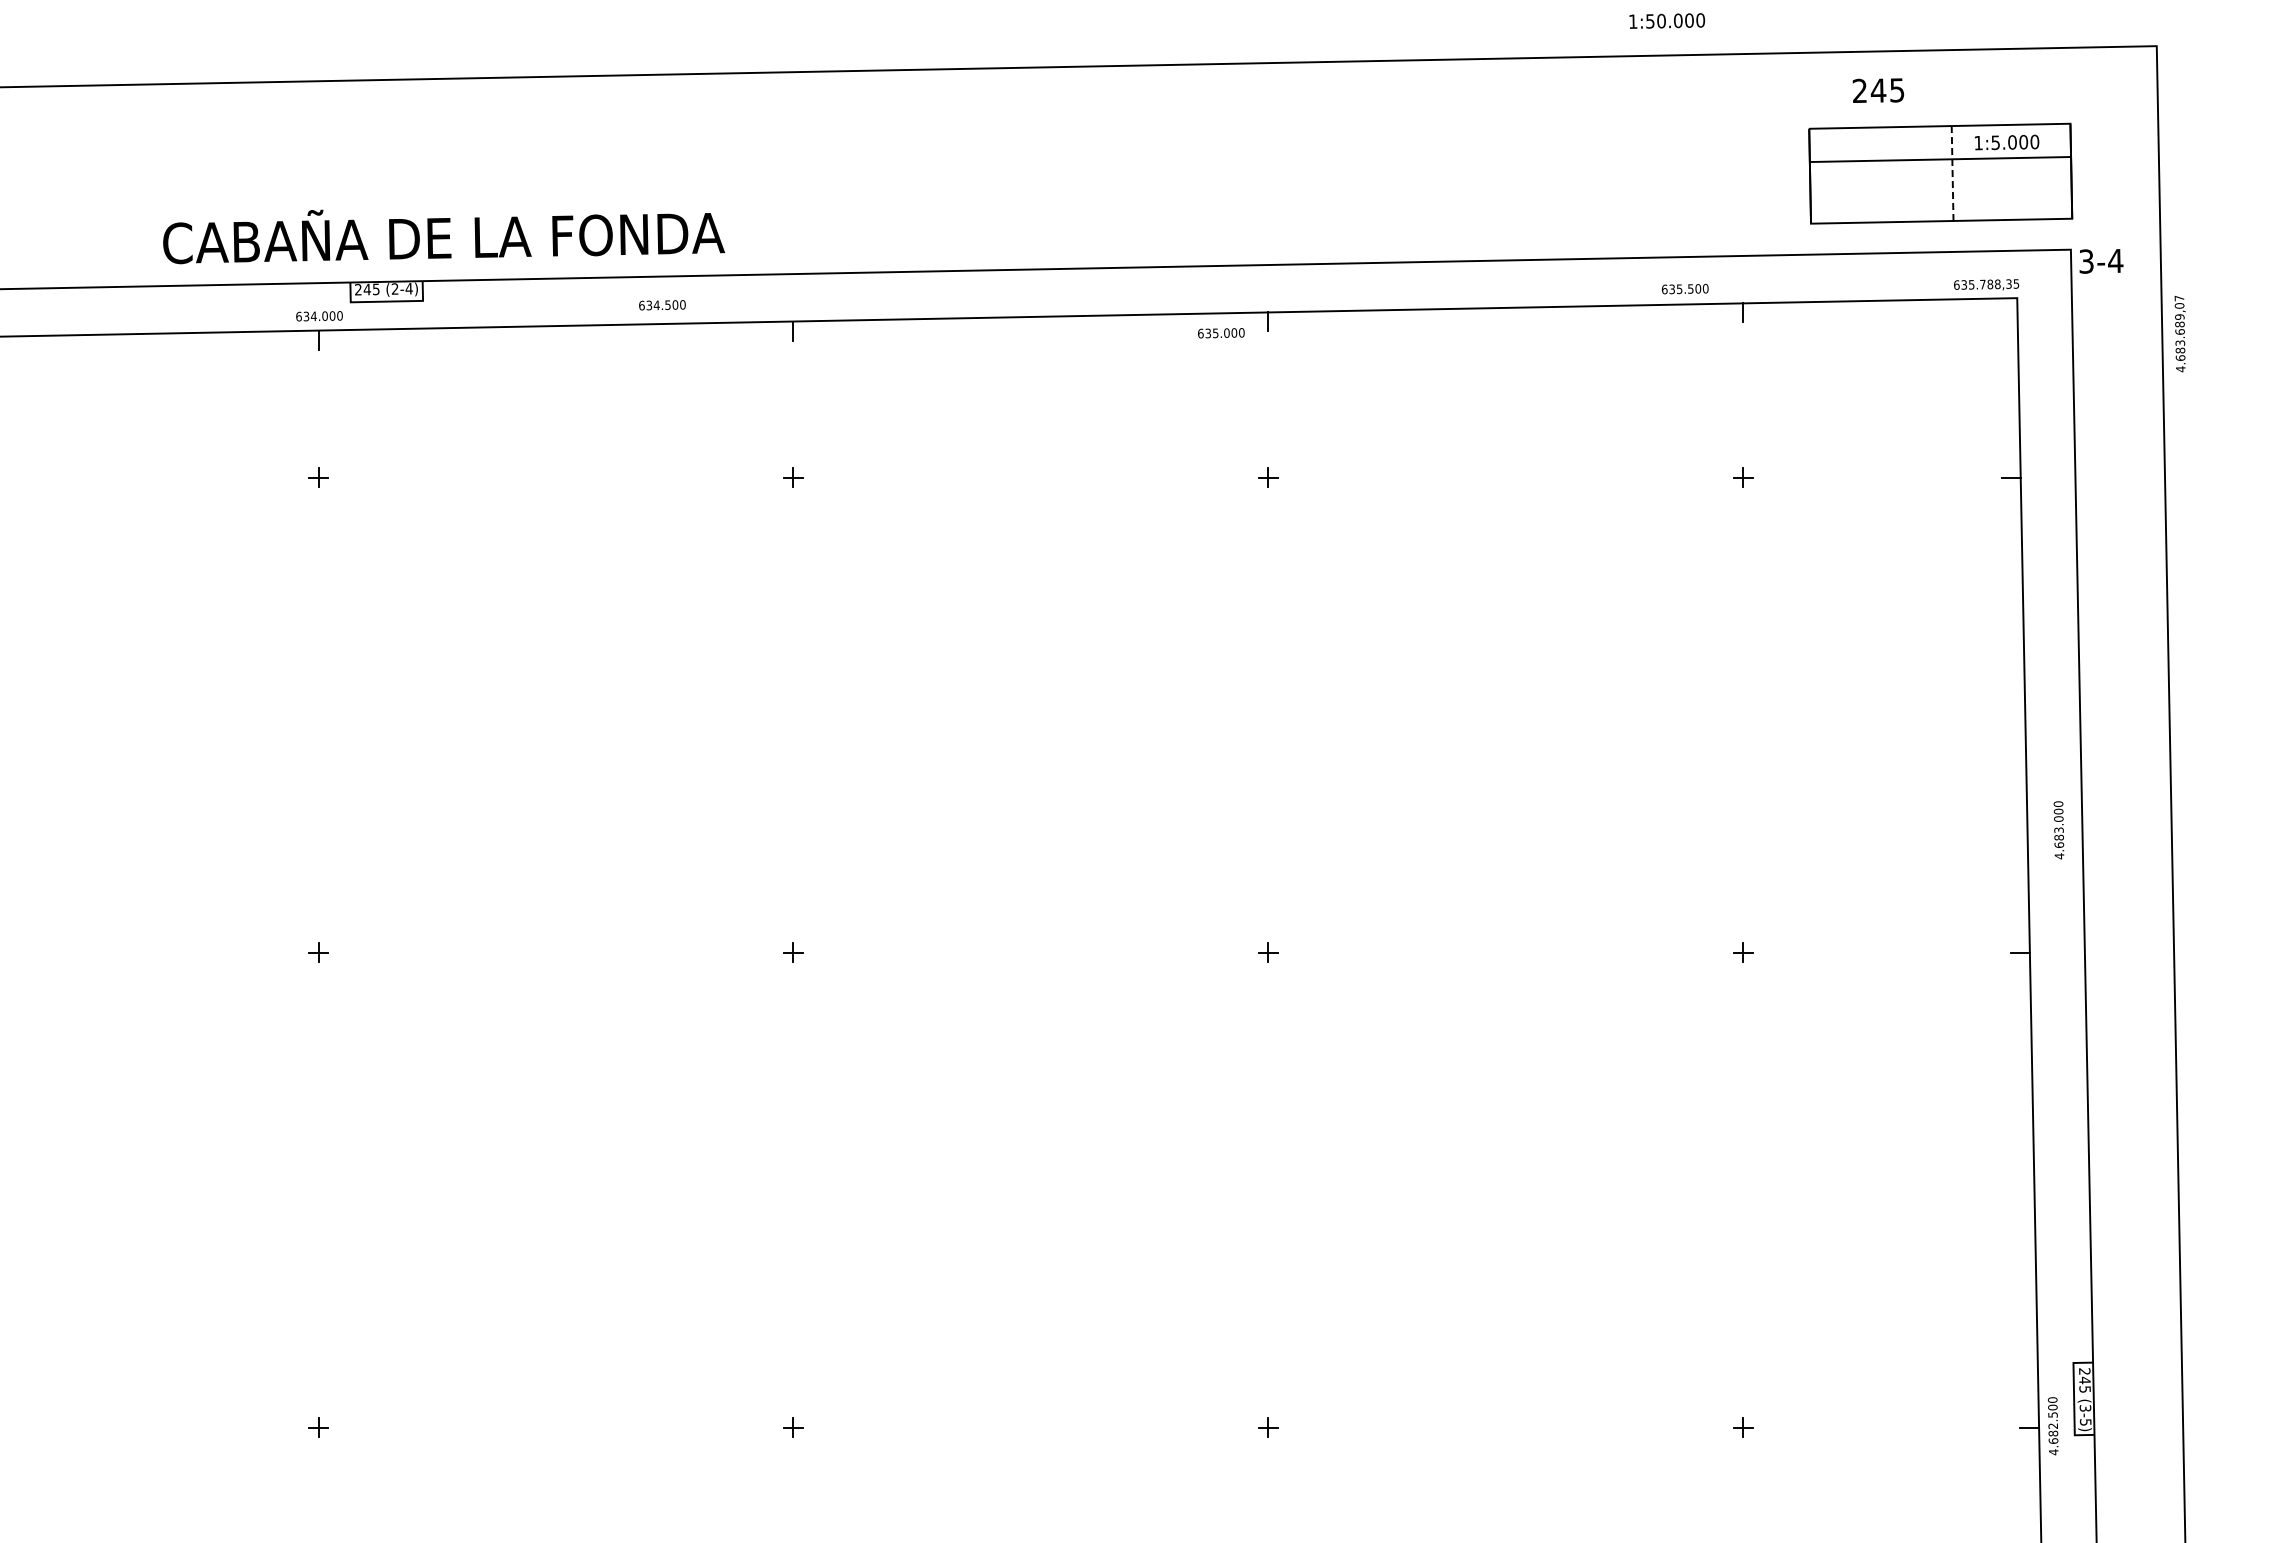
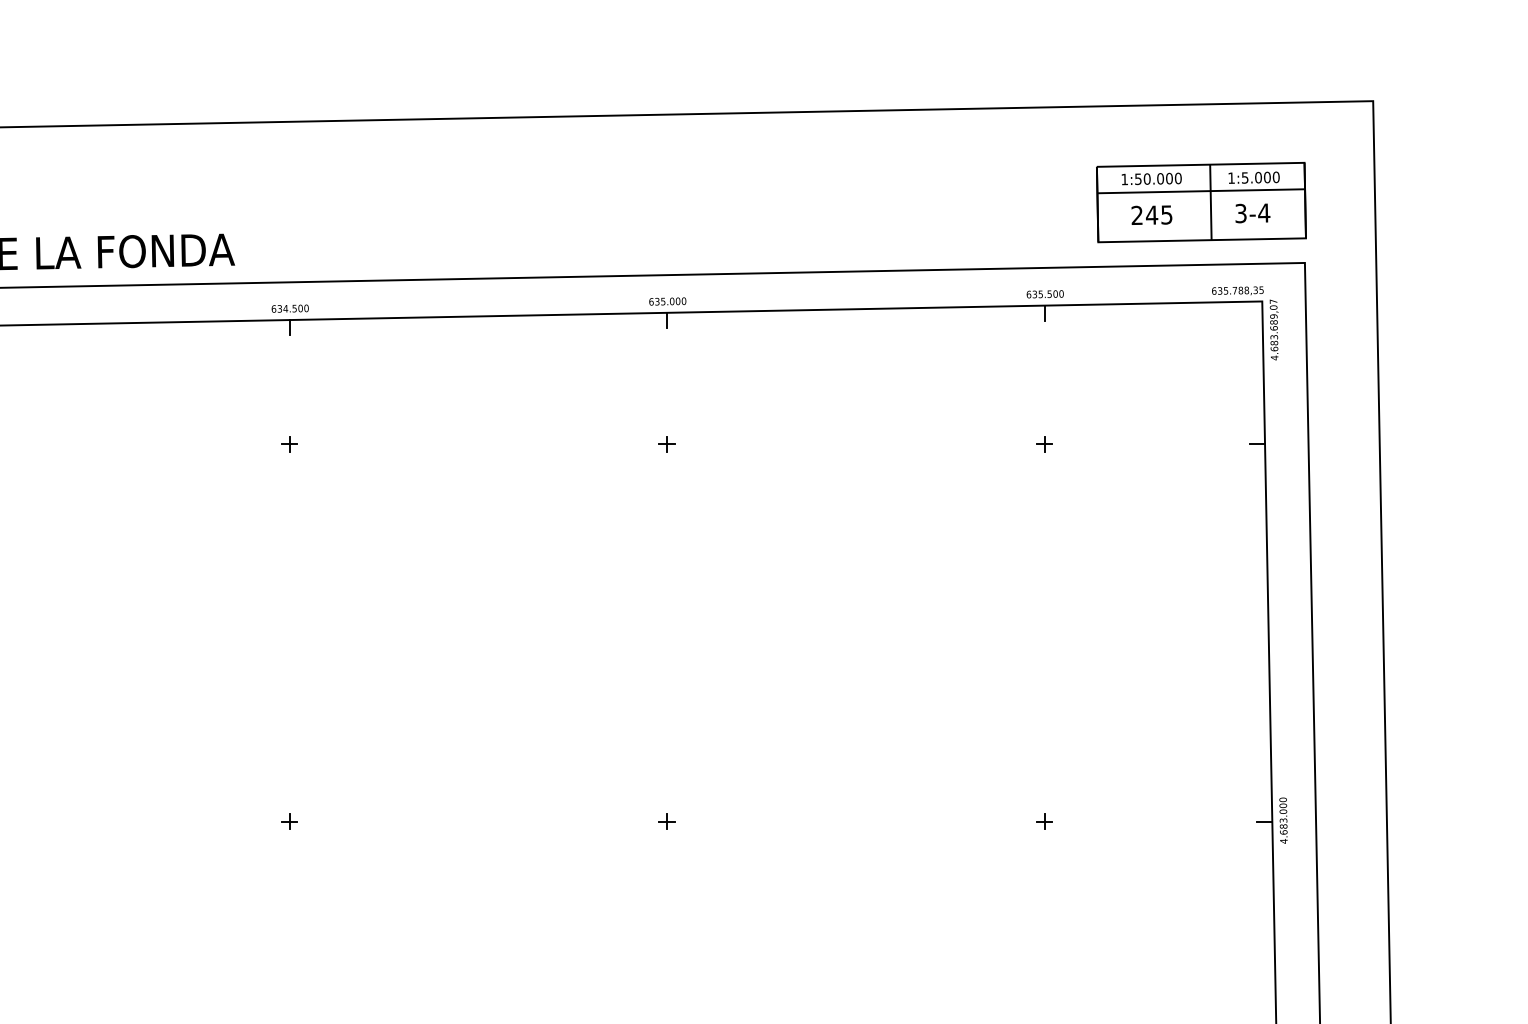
text: (1667, 20) -> (1151, 178), moved
text: (1878, 90) -> (1151, 215), moved
line: (1952, 174) -> (1210, 203), dashed -> solid
text: (2101, 261) -> (1252, 213), moved
text: (1685, 288) -> (1045, 293), moved
text: (662, 305) -> (290, 308), moved
text: (1221, 333) -> (667, 301), moved
text: (2179, 334) -> (1273, 330), moved
text: (2058, 830) -> (1283, 820), moved

